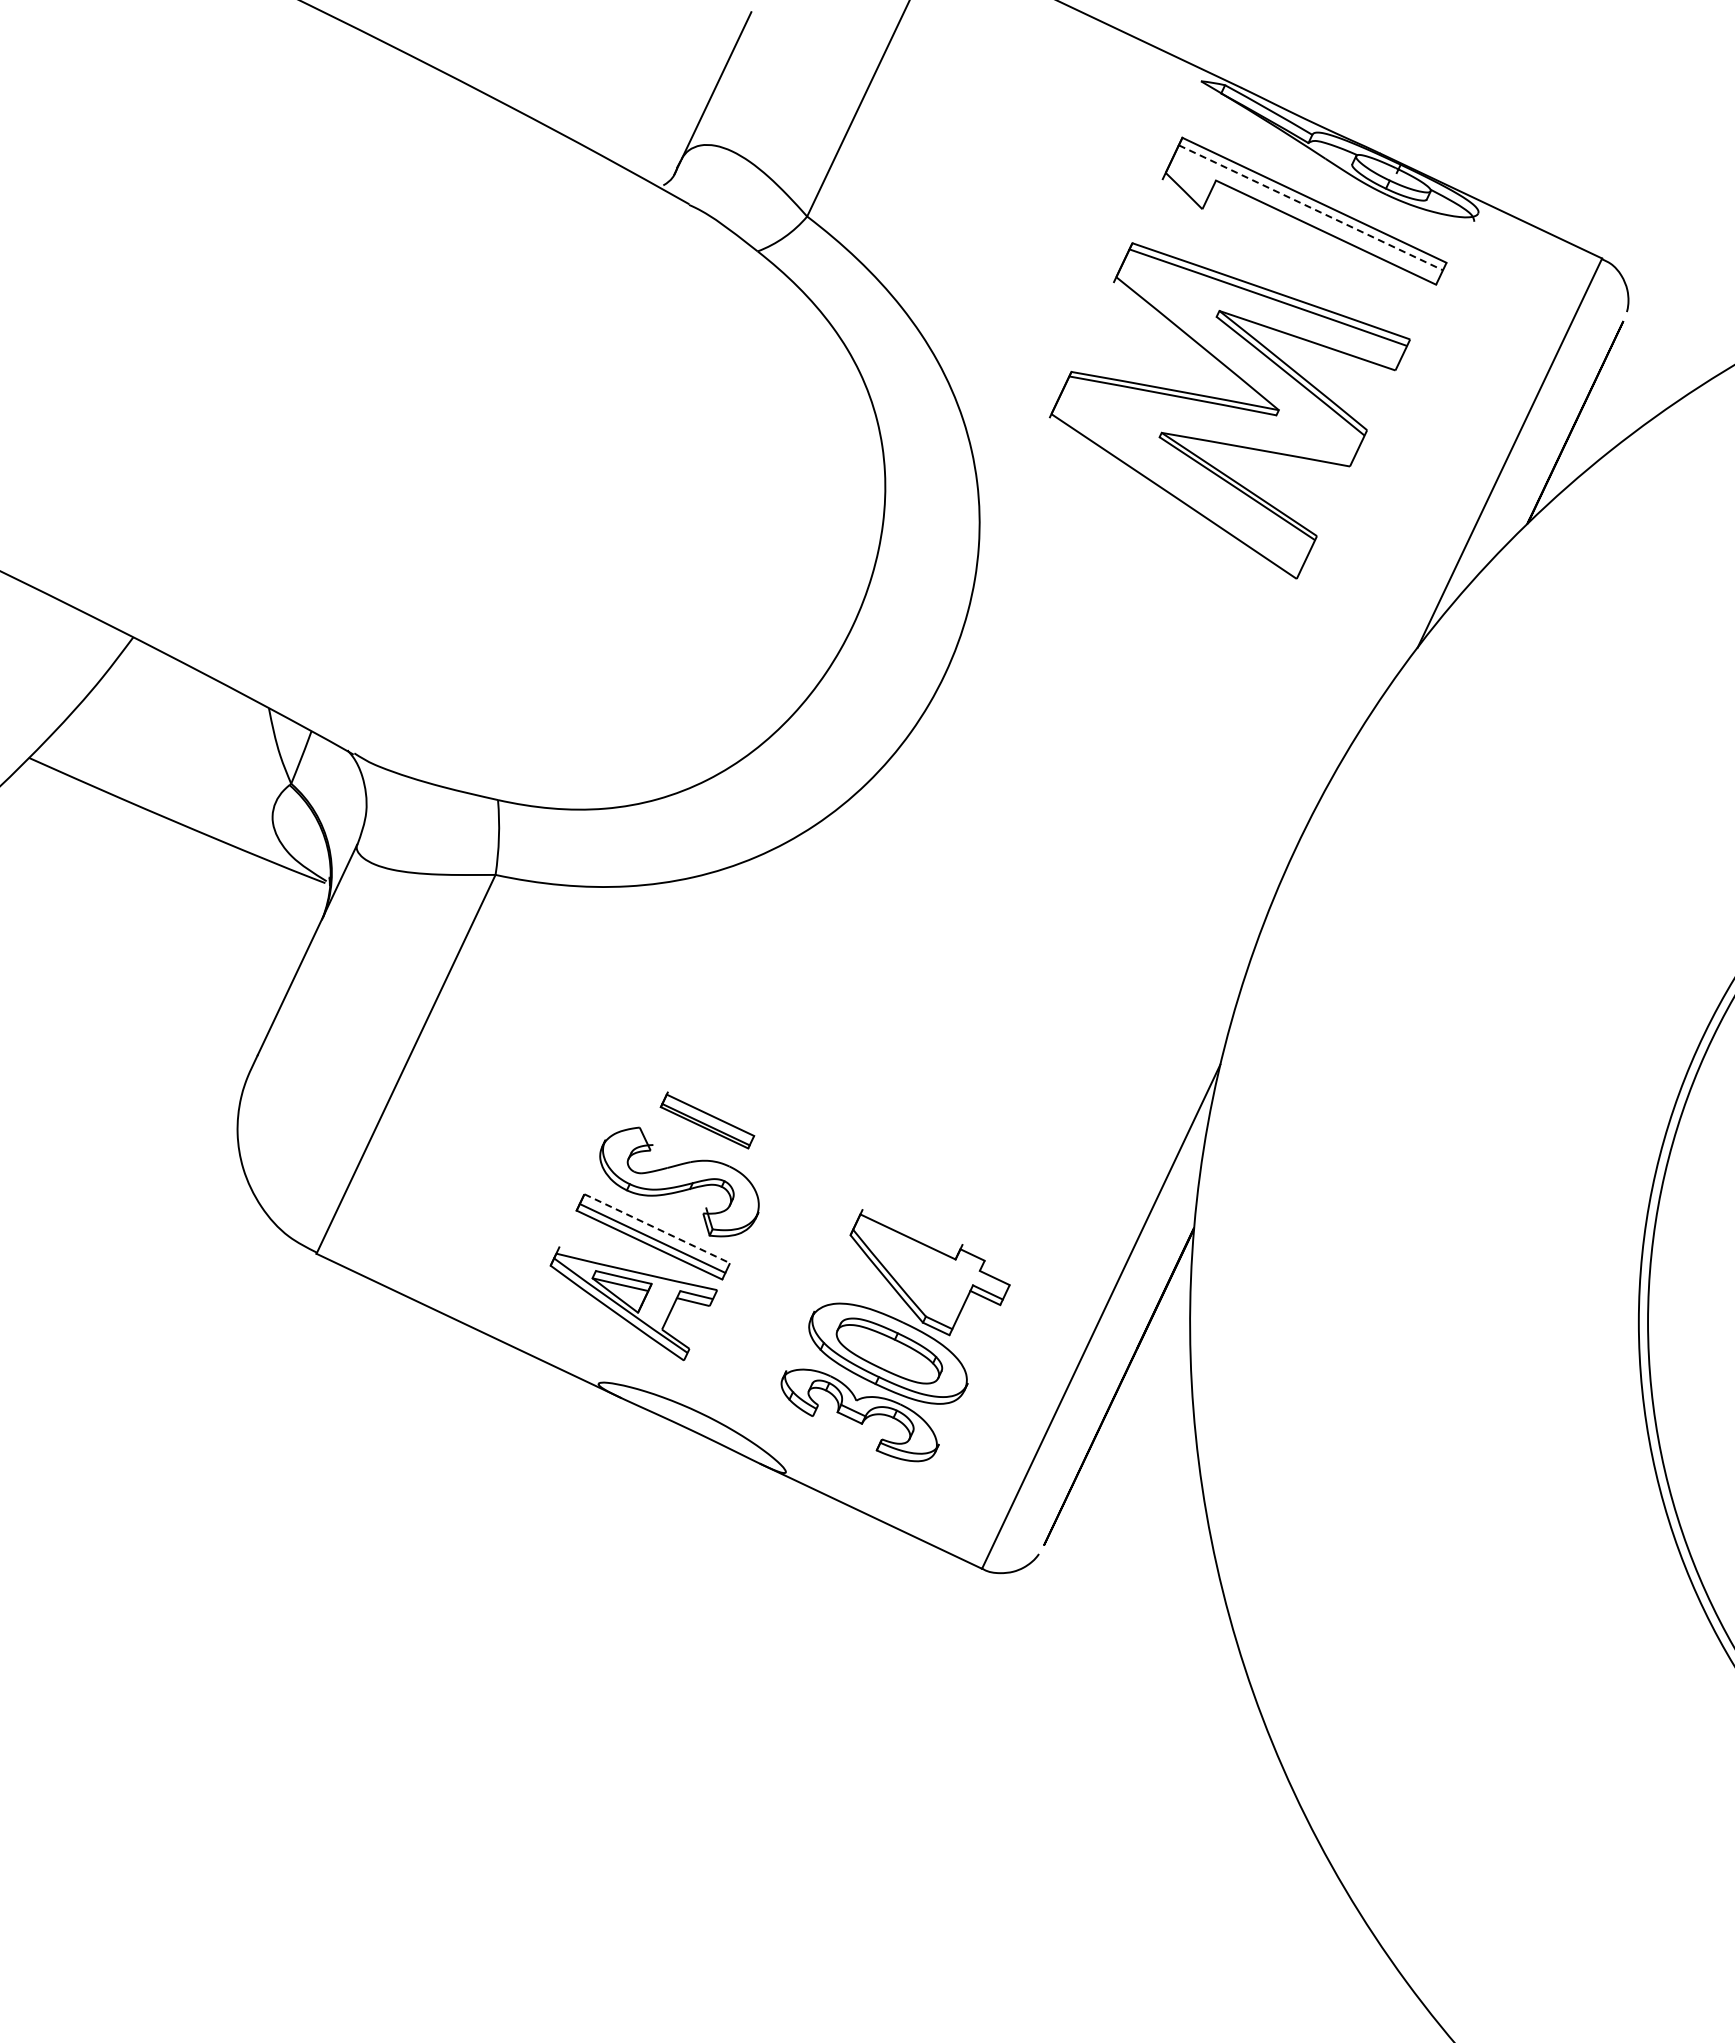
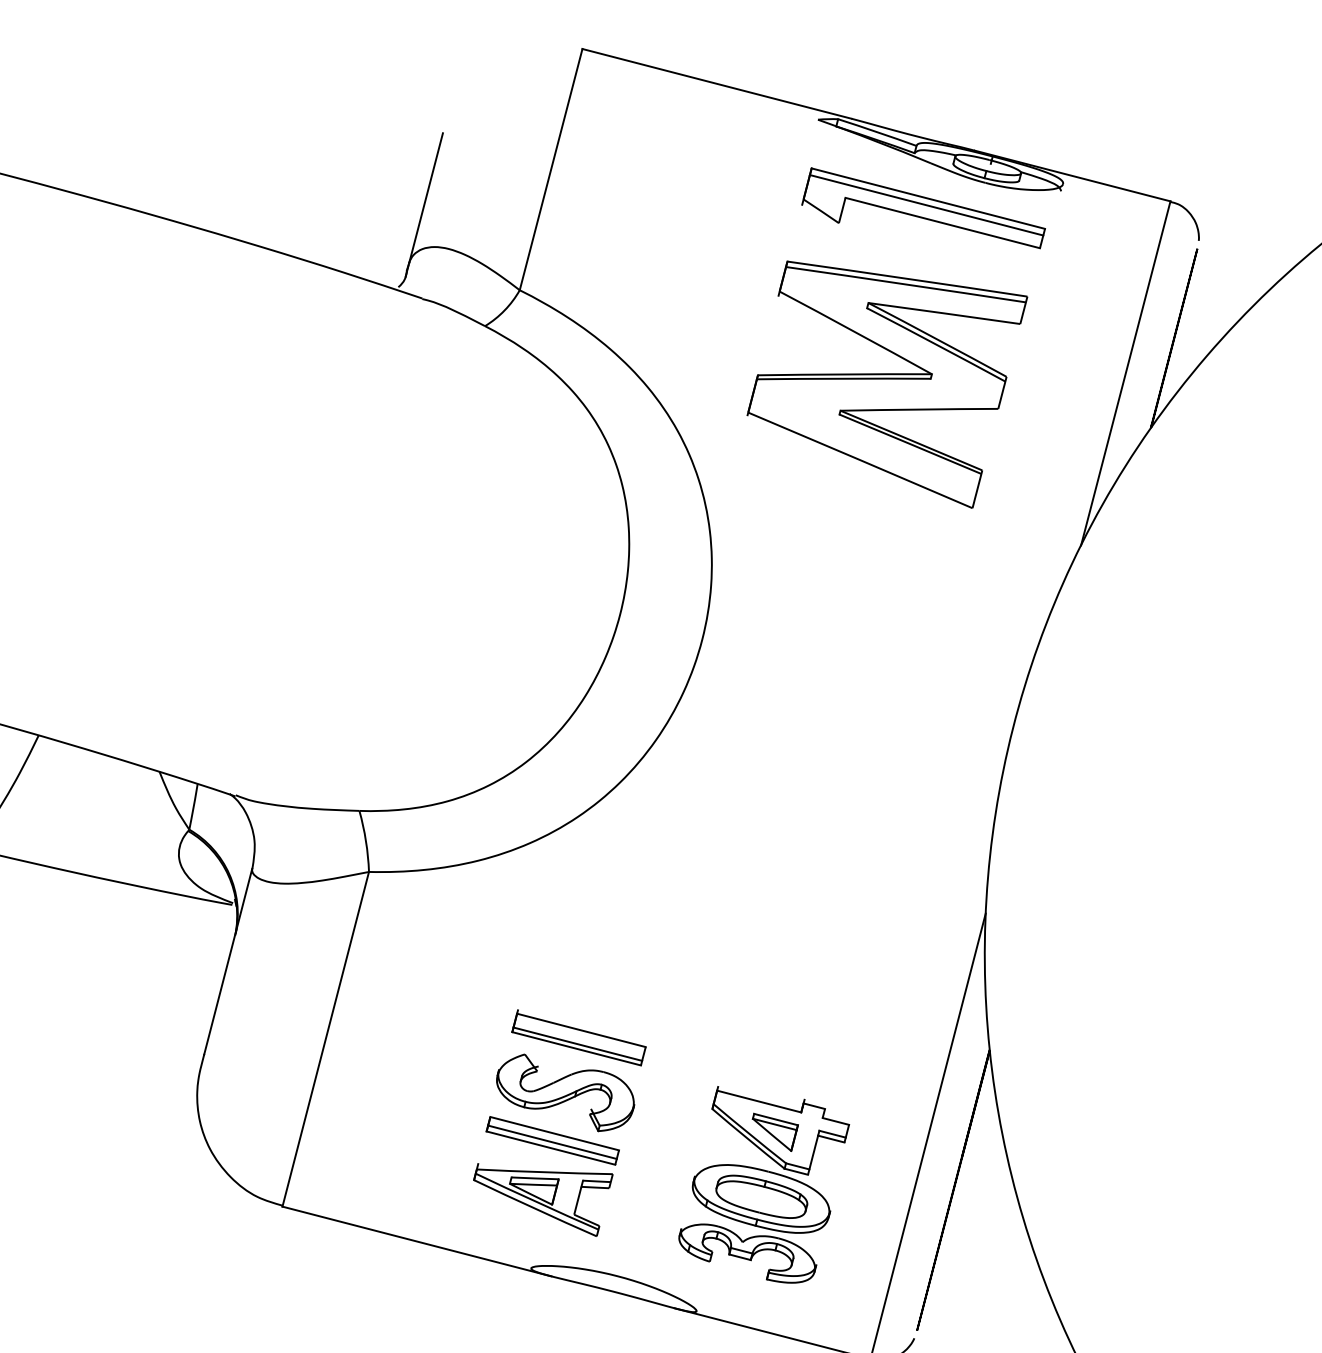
line: (1311, 208) -> (927, 205), dashed -> solid
part: (707, 1120) -> (578, 1038), size x1.67
line: (657, 1228) -> (554, 1133), dashed -> solid
part: (922, 1276) -> (777, 1131), added

